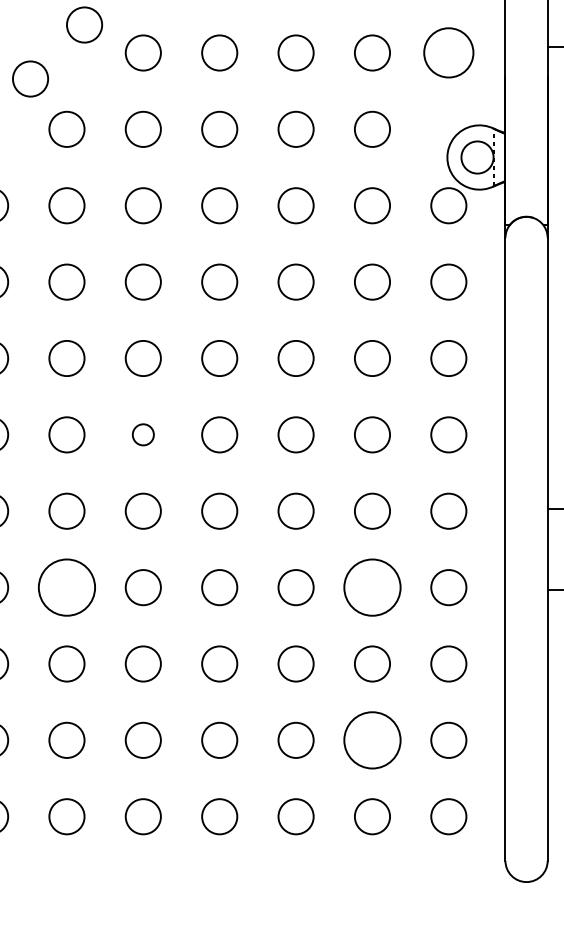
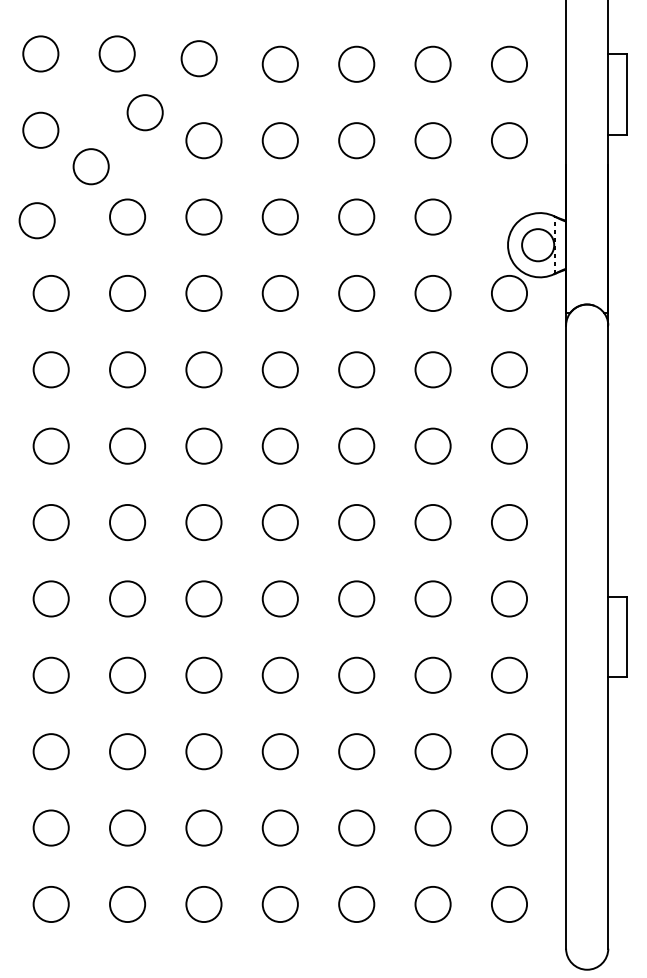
circle: (448, 52) -> (509, 140), size x0.71
circle: (142, 434) -> (203, 522), size x1.67
circle: (66, 586) -> (127, 674), size x0.62
circle: (371, 586) -> (432, 674), size x0.62
circle: (371, 739) -> (432, 827), size x0.62

